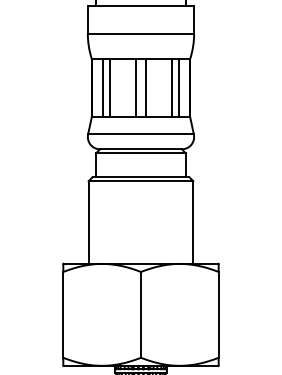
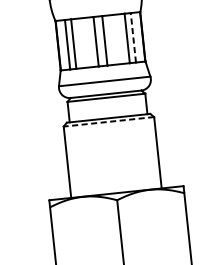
line: (179, 87) -> (133, 37), solid -> dashed
line: (140, 181) -> (108, 122), solid -> dashed

